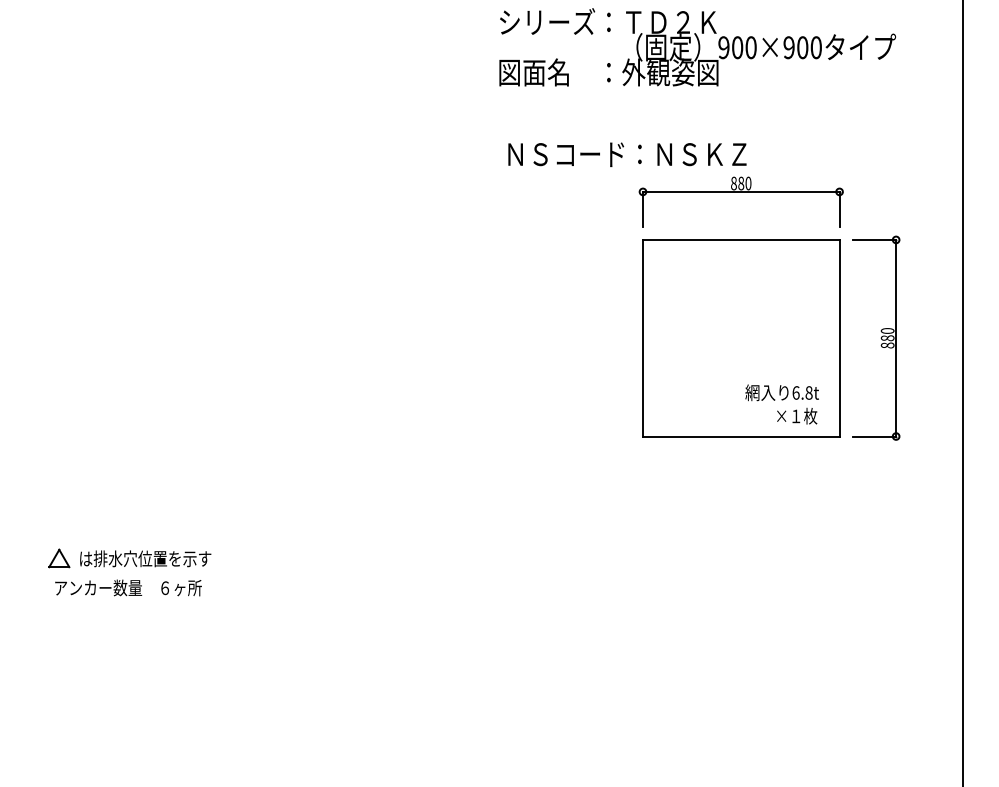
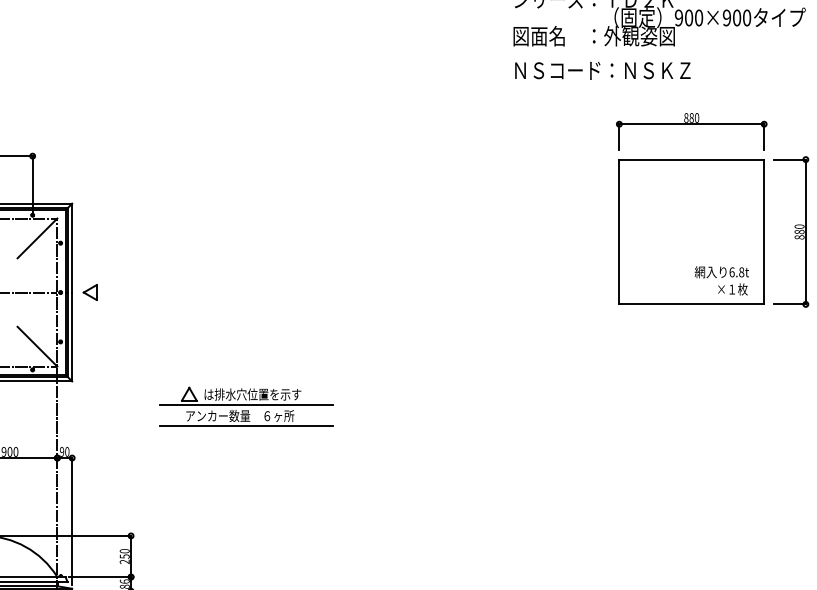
text: (626, 154) -> (602, 70), moved
line: (135, 573) -> (245, 405), added
line: (135, 600) -> (245, 425), added

